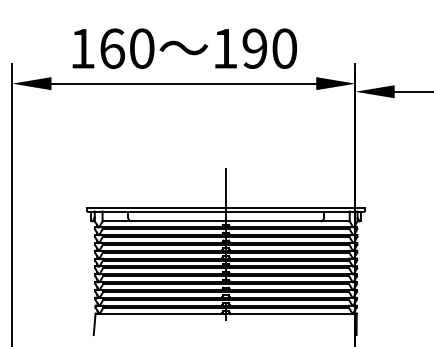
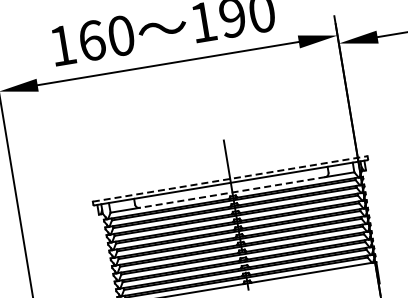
line: (226, 207) -> (230, 178), solid -> dashed
line: (225, 221) -> (231, 192), solid -> dashed

